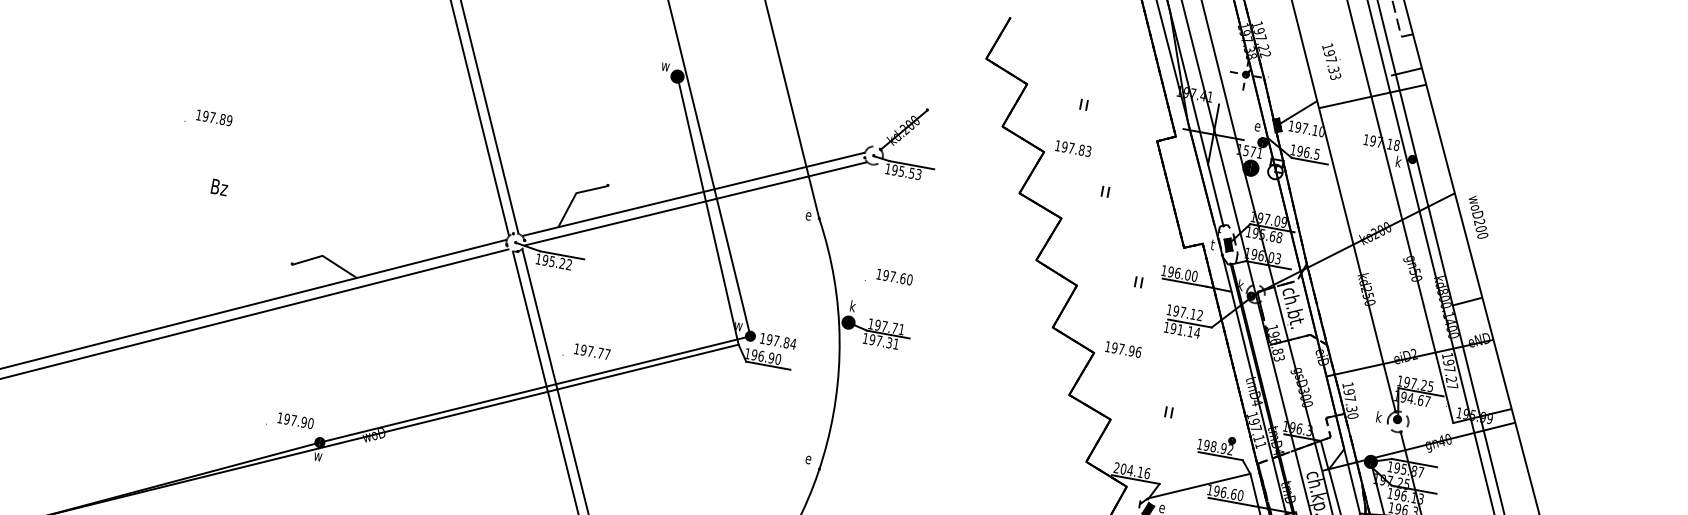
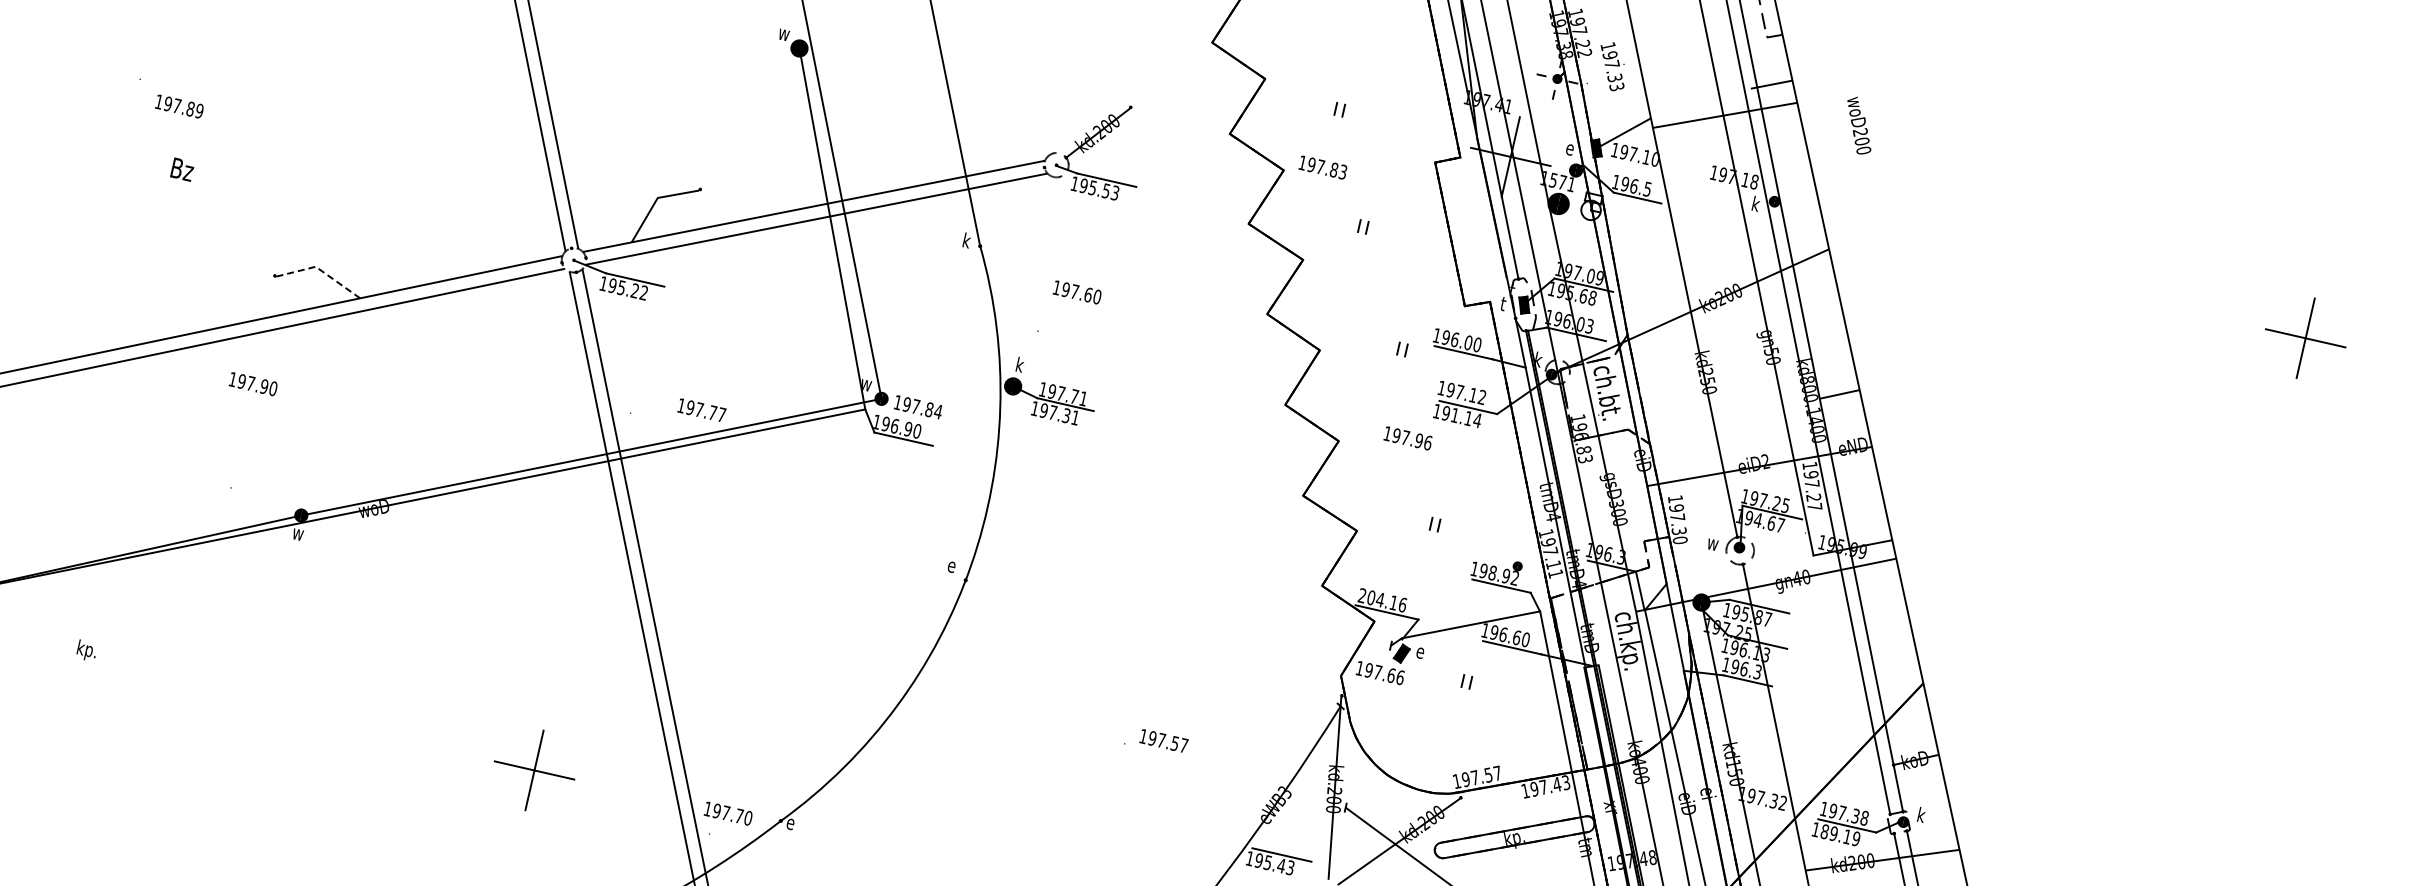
text: (1331, 61) -> (1612, 66), moved
text: (214, 117) -> (179, 106), moved
text: (808, 214) -> (966, 240), e -> k
text: (1478, 217) -> (1859, 125), moved
line: (325, 257) -> (319, 269), solid -> dashed
text: (894, 277) -> (1076, 292), moved
text: (1122, 349) -> (1407, 438), moved
text: (592, 351) -> (701, 409), moved
text: (1377, 417) -> (1713, 543), k -> w
text: (295, 421) -> (252, 384), moved

